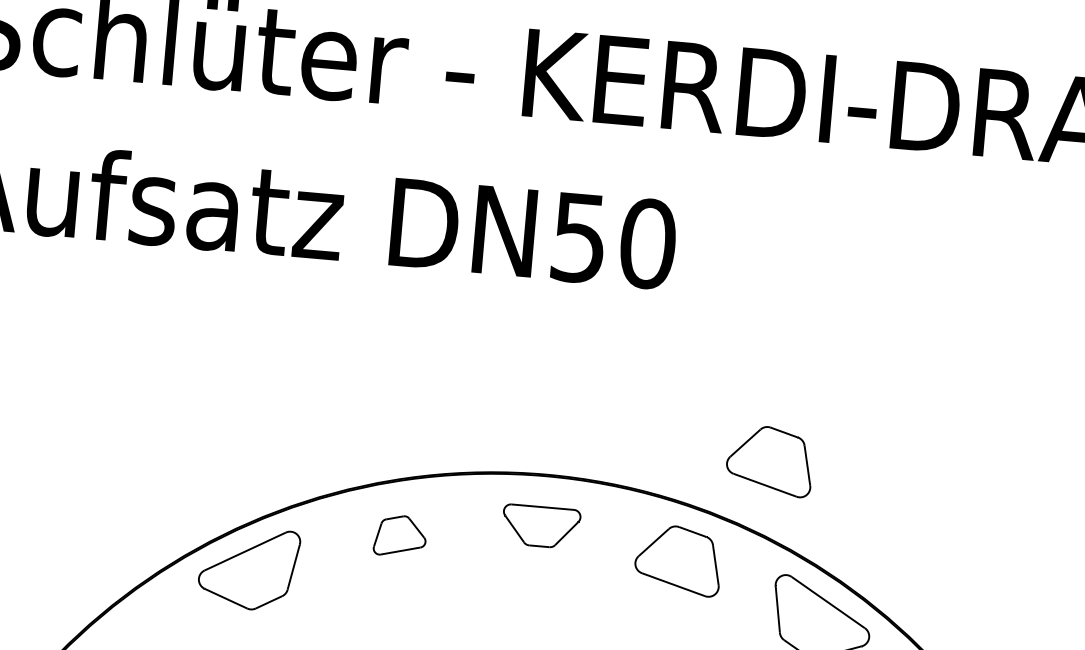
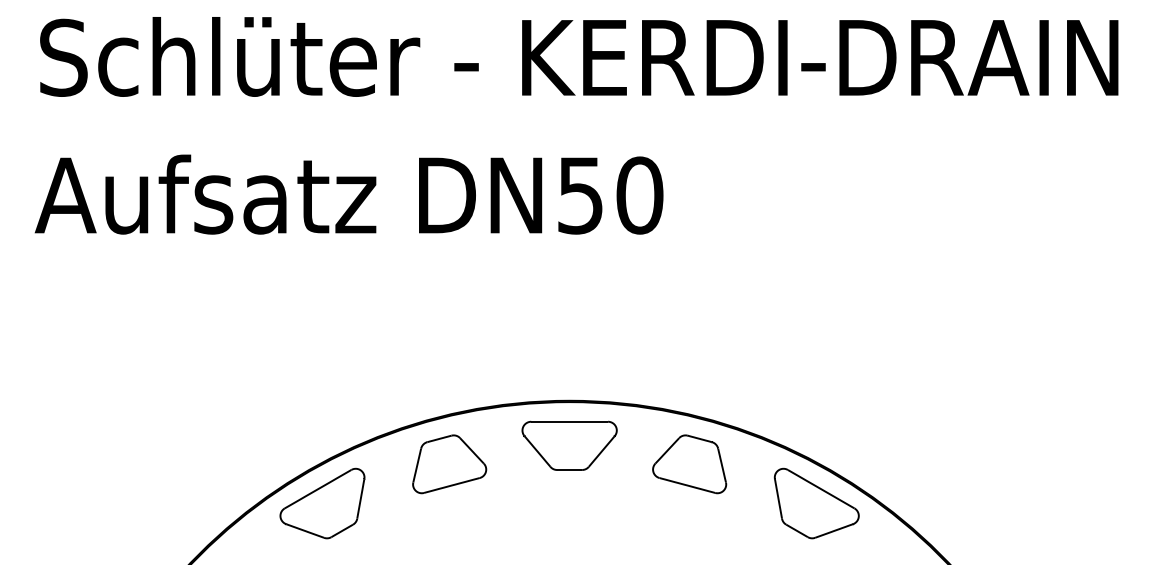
part: (769, 461) -> (760, 372), removed
part: (541, 526) -> (569, 445), size x1.43
part: (400, 536) -> (449, 464), size x1.67

